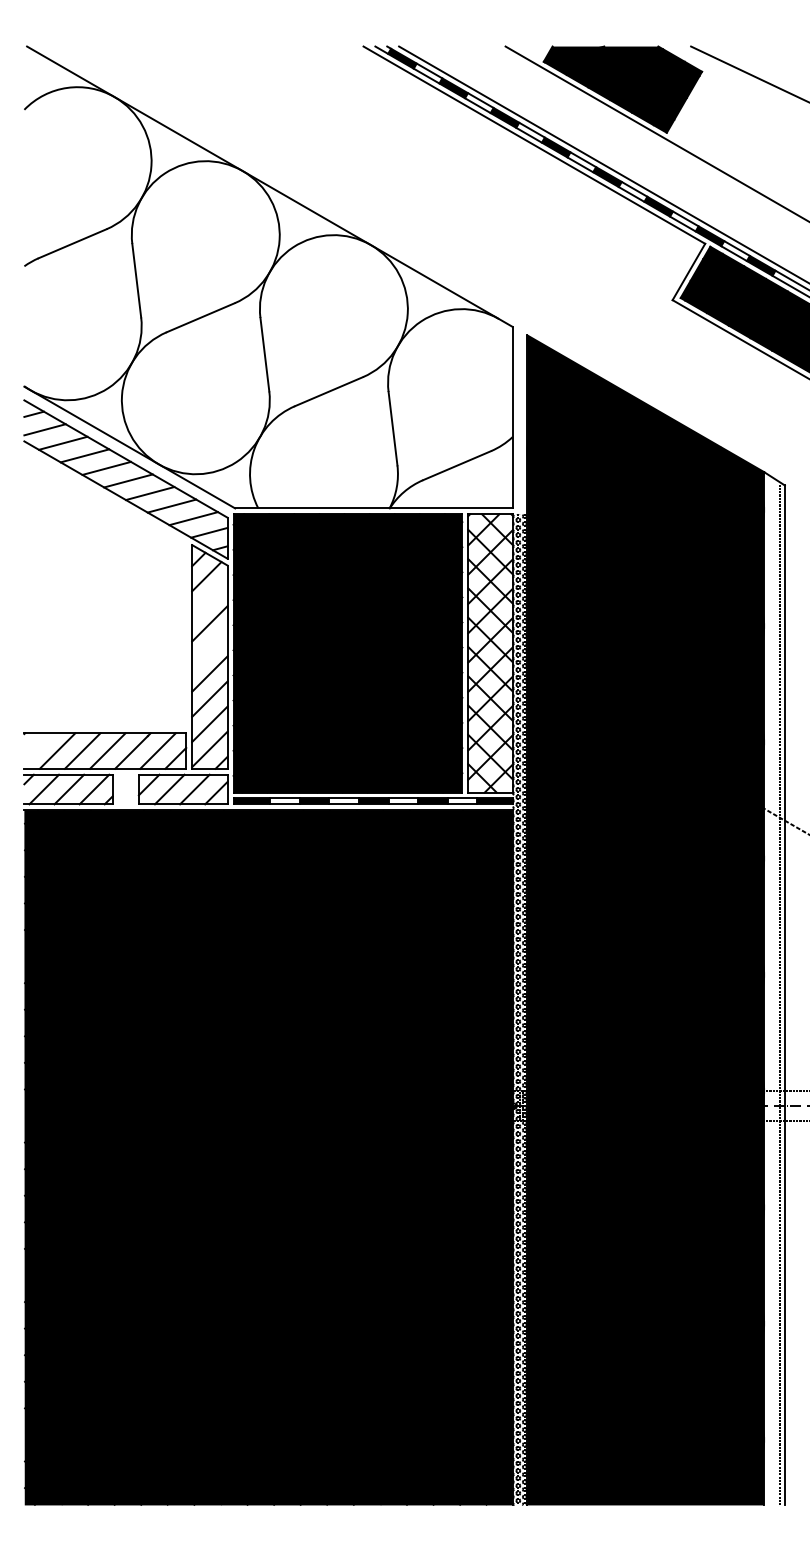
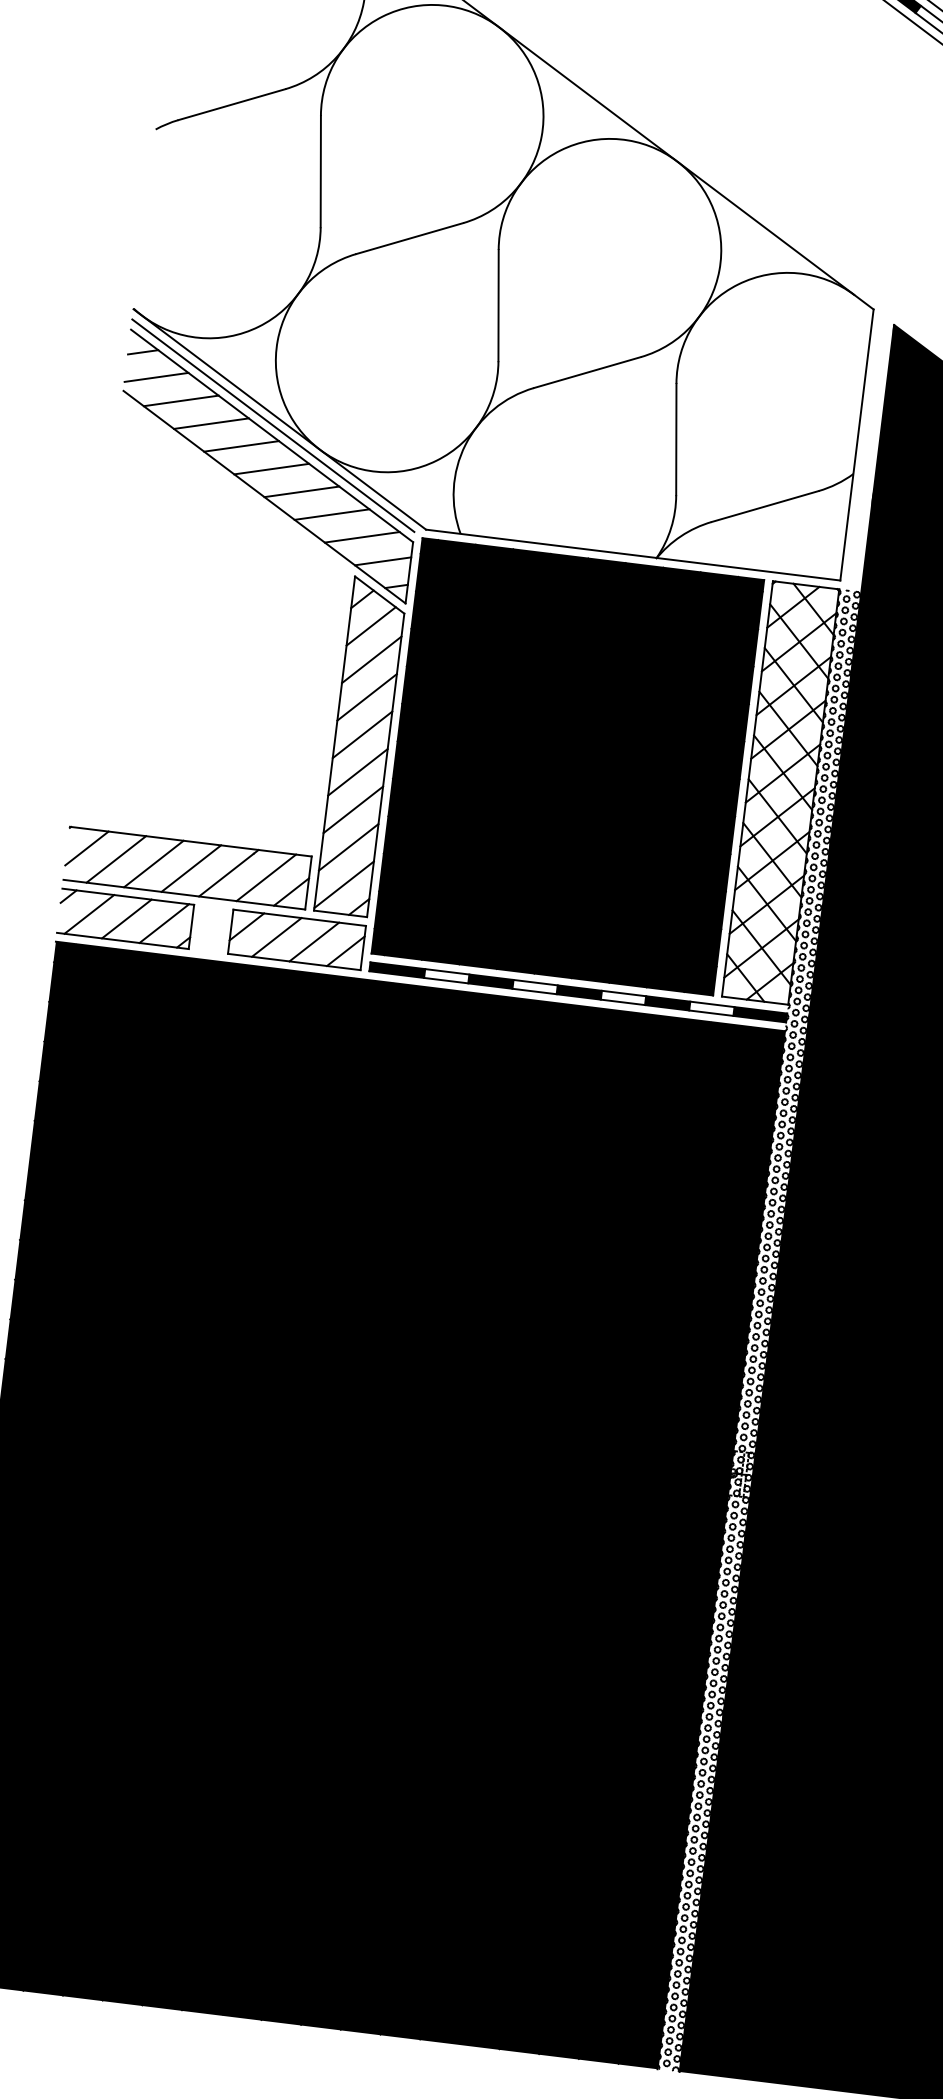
line: (125, 451) -> (272, 424), added
line: (209, 598) -> (371, 659), added
line: (209, 648) -> (362, 734), added
line: (37, 746) -> (87, 848), added

